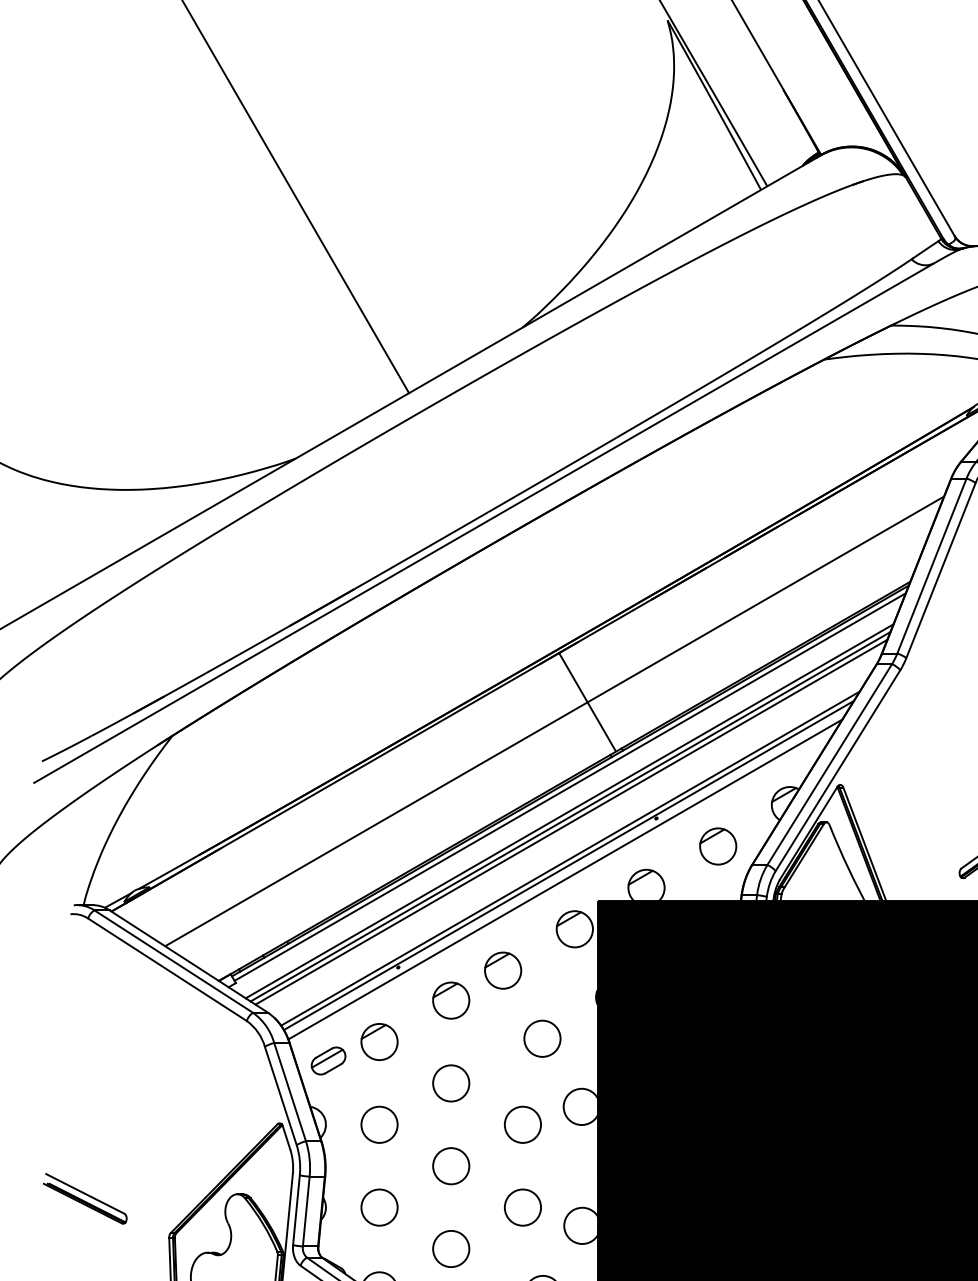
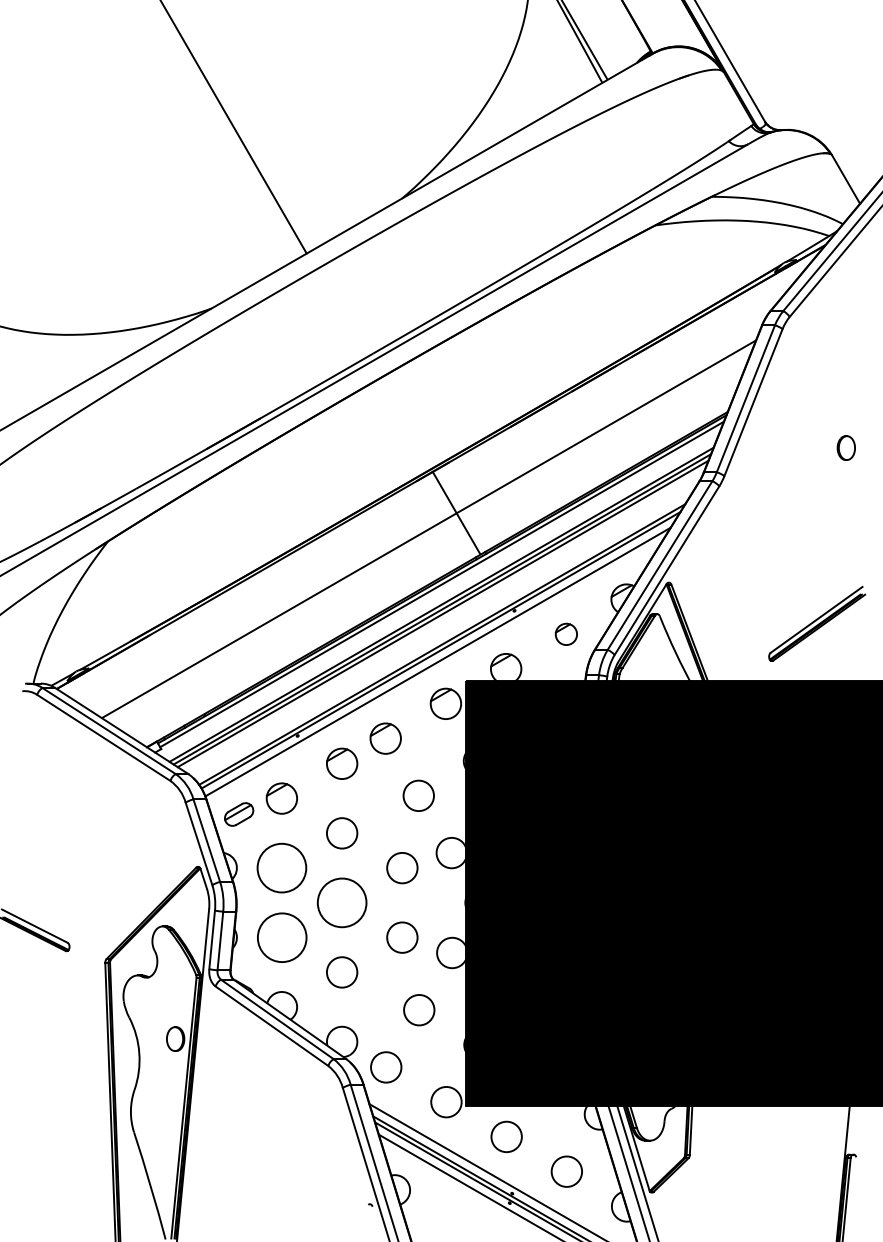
part: (718, 846) -> (566, 634), size x0.7
circle: (379, 1124) -> (281, 867), size x1.6
circle: (450, 1165) -> (341, 902), size x1.6
circle: (379, 1207) -> (281, 937), size x1.6

